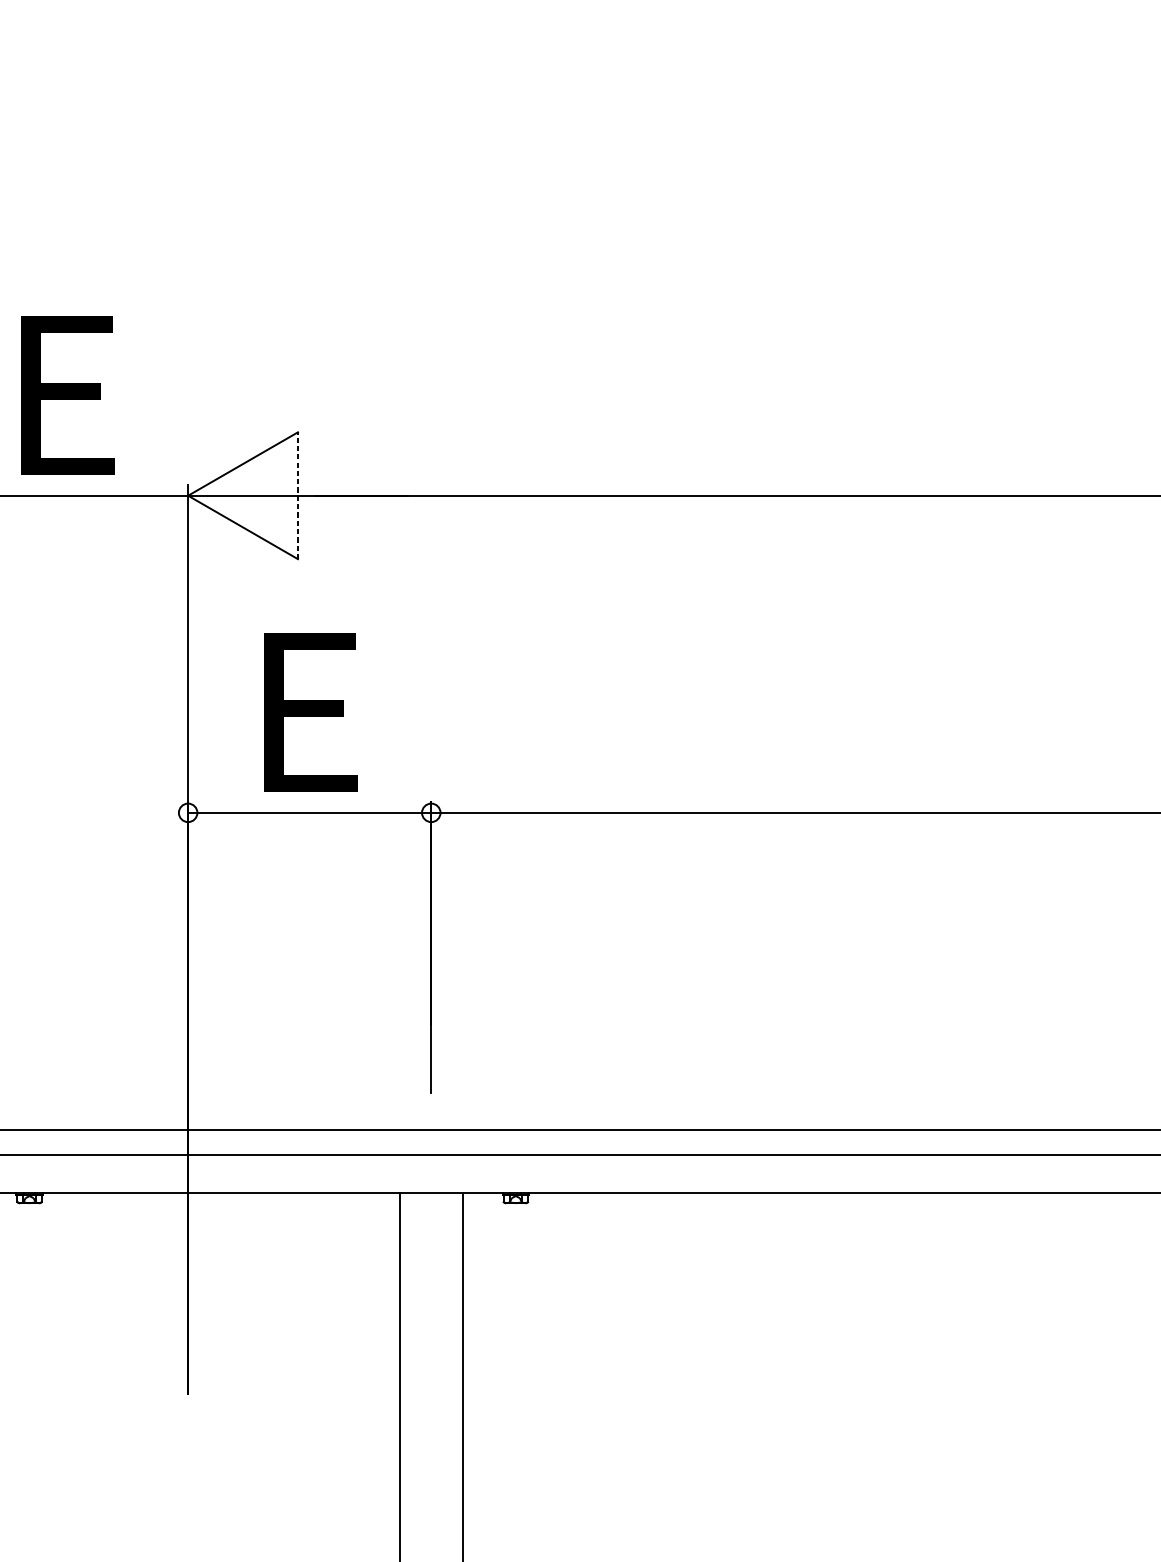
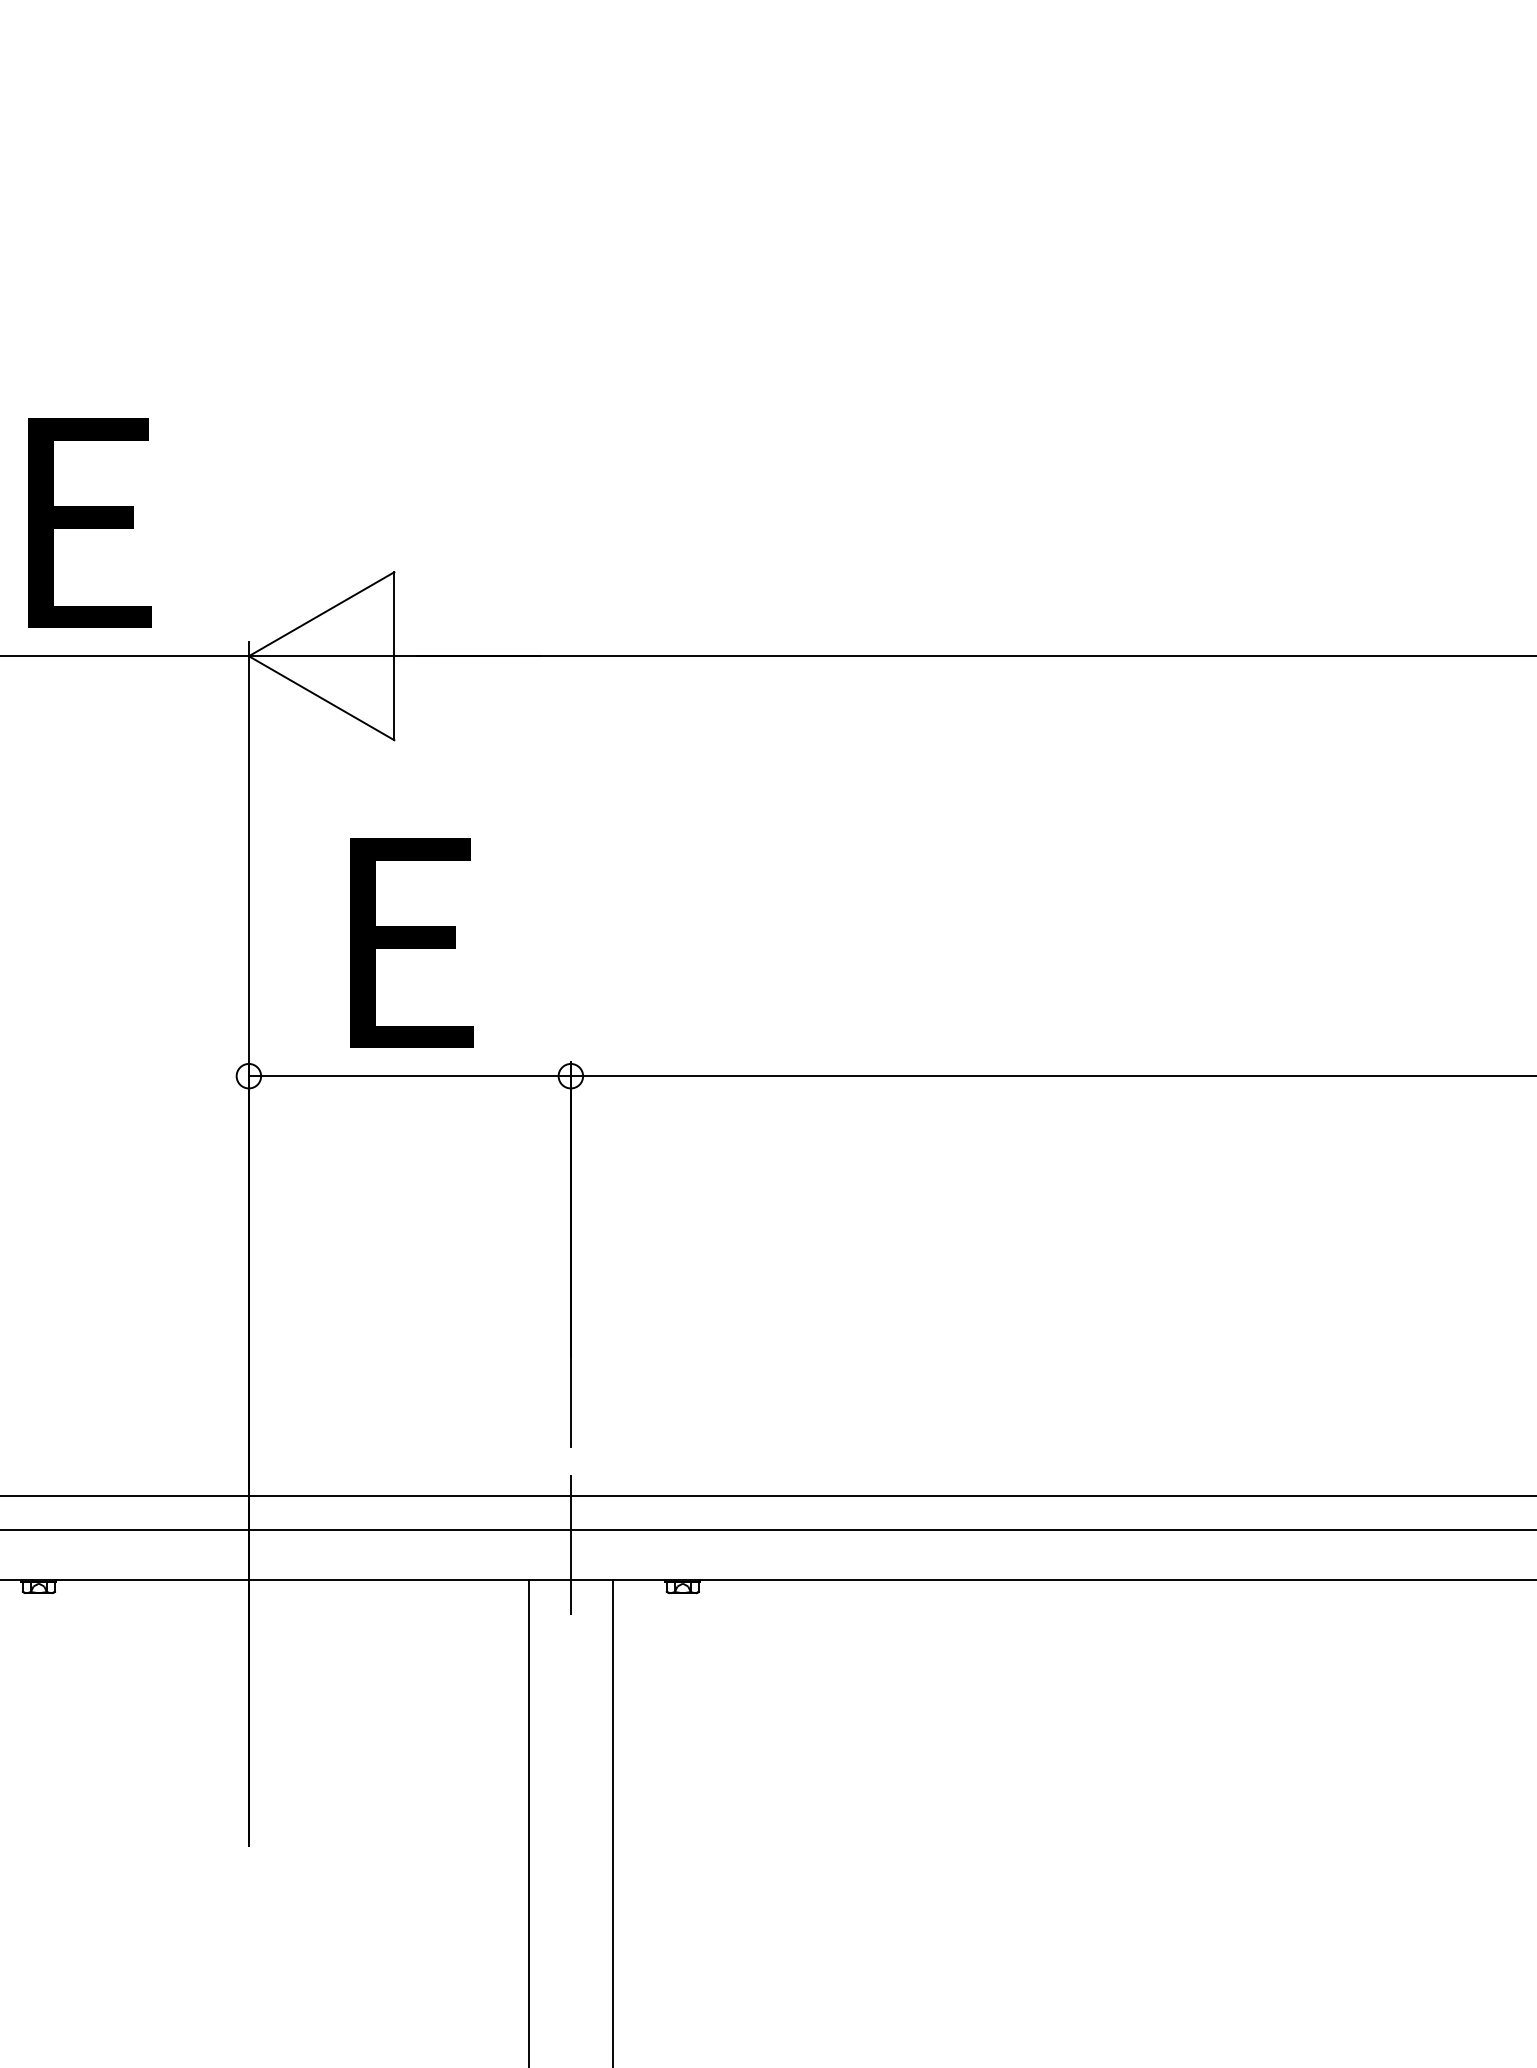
line: (298, 495) -> (394, 656), dashed -> solid
line: (430, 1161) -> (570, 1538), added

